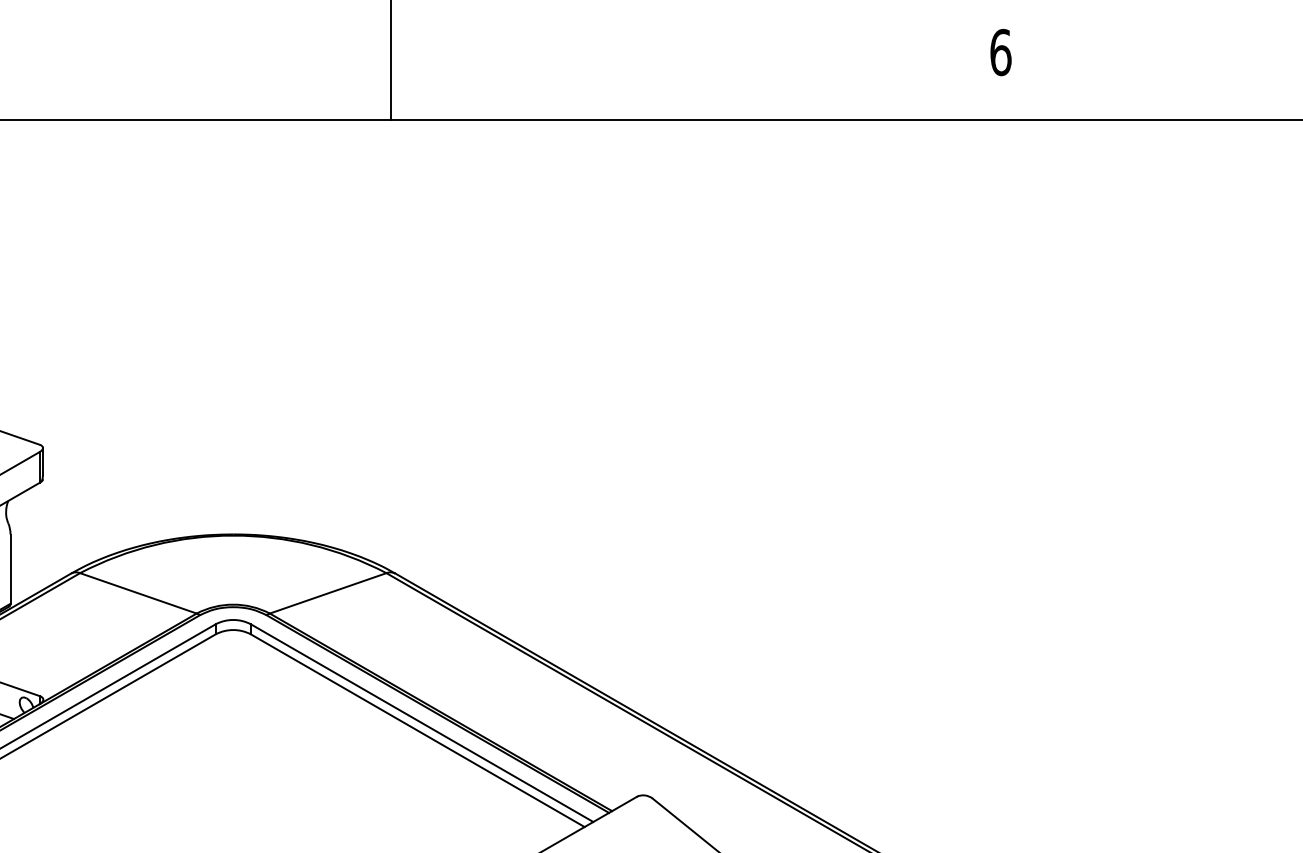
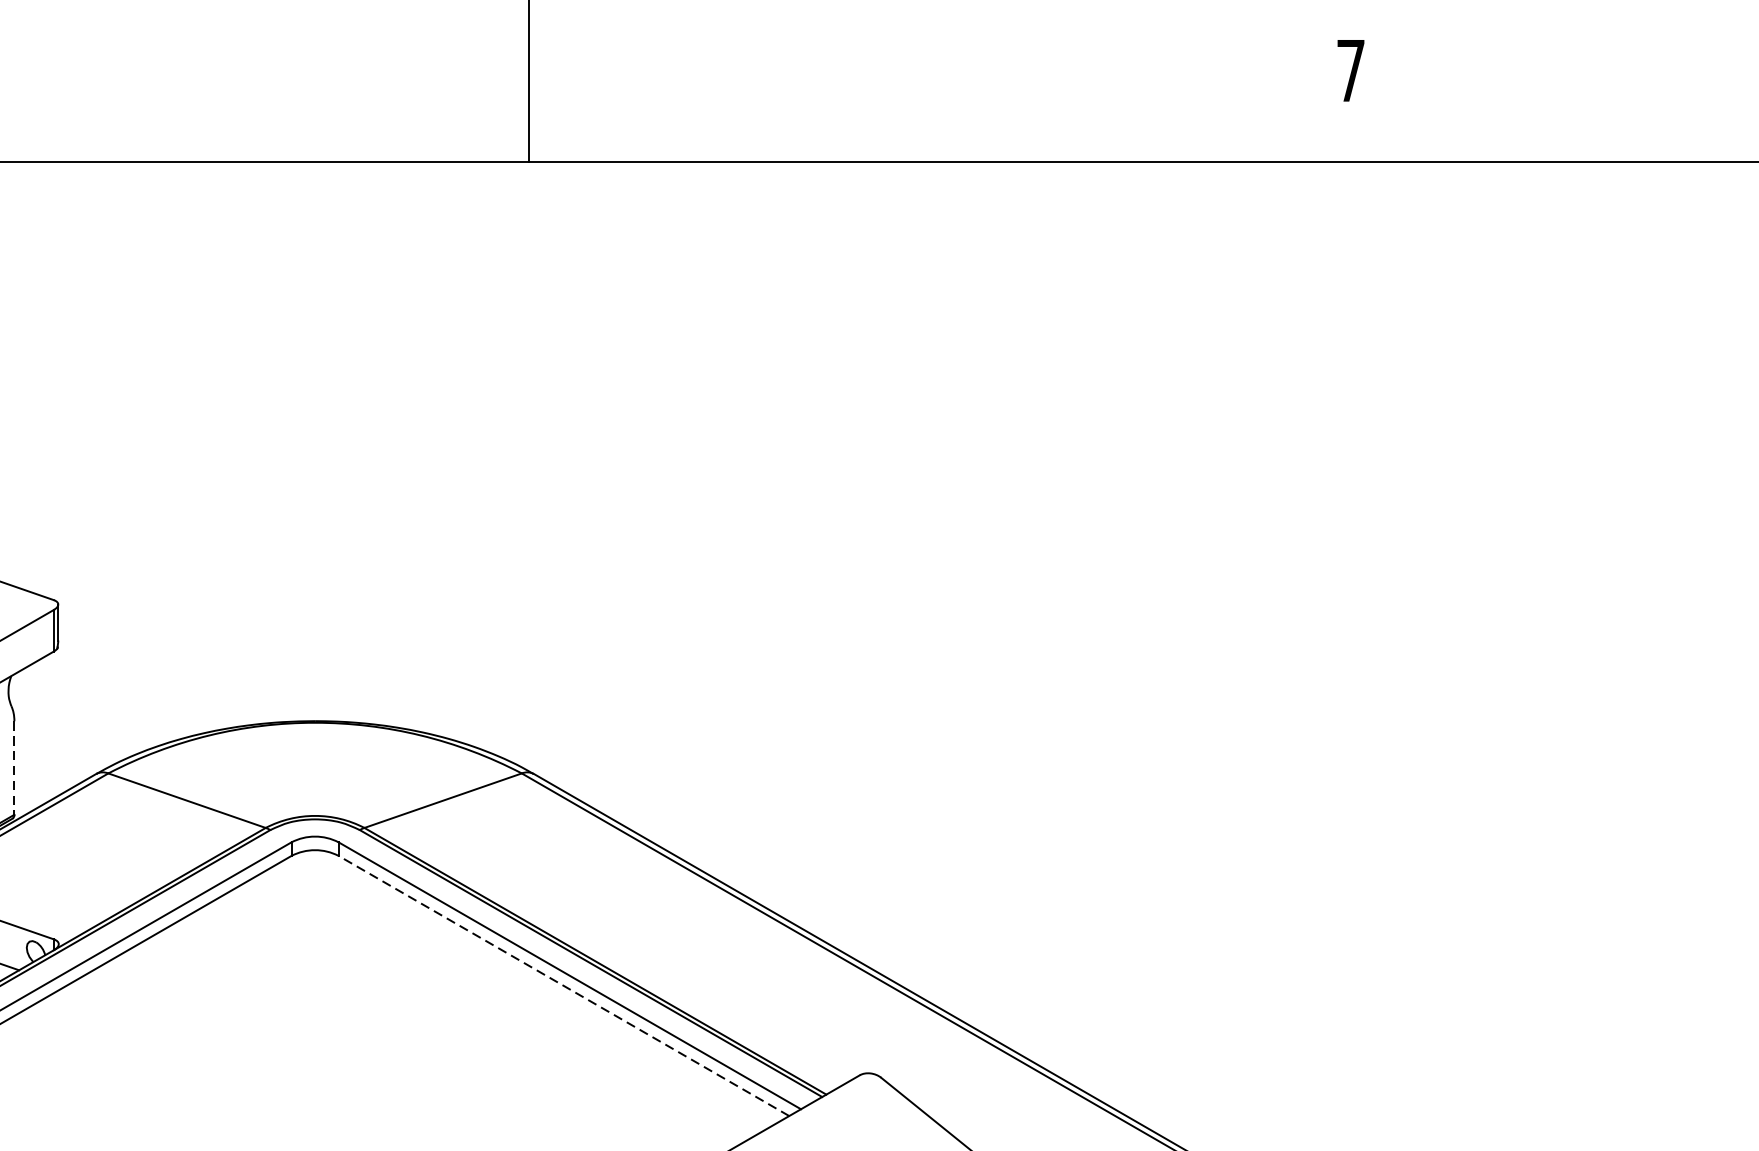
text: (1000, 52) -> (1350, 70), 6 -> 7
line: (10, 569) -> (14, 768), solid -> dashed
line: (417, 730) -> (563, 985), solid -> dashed

